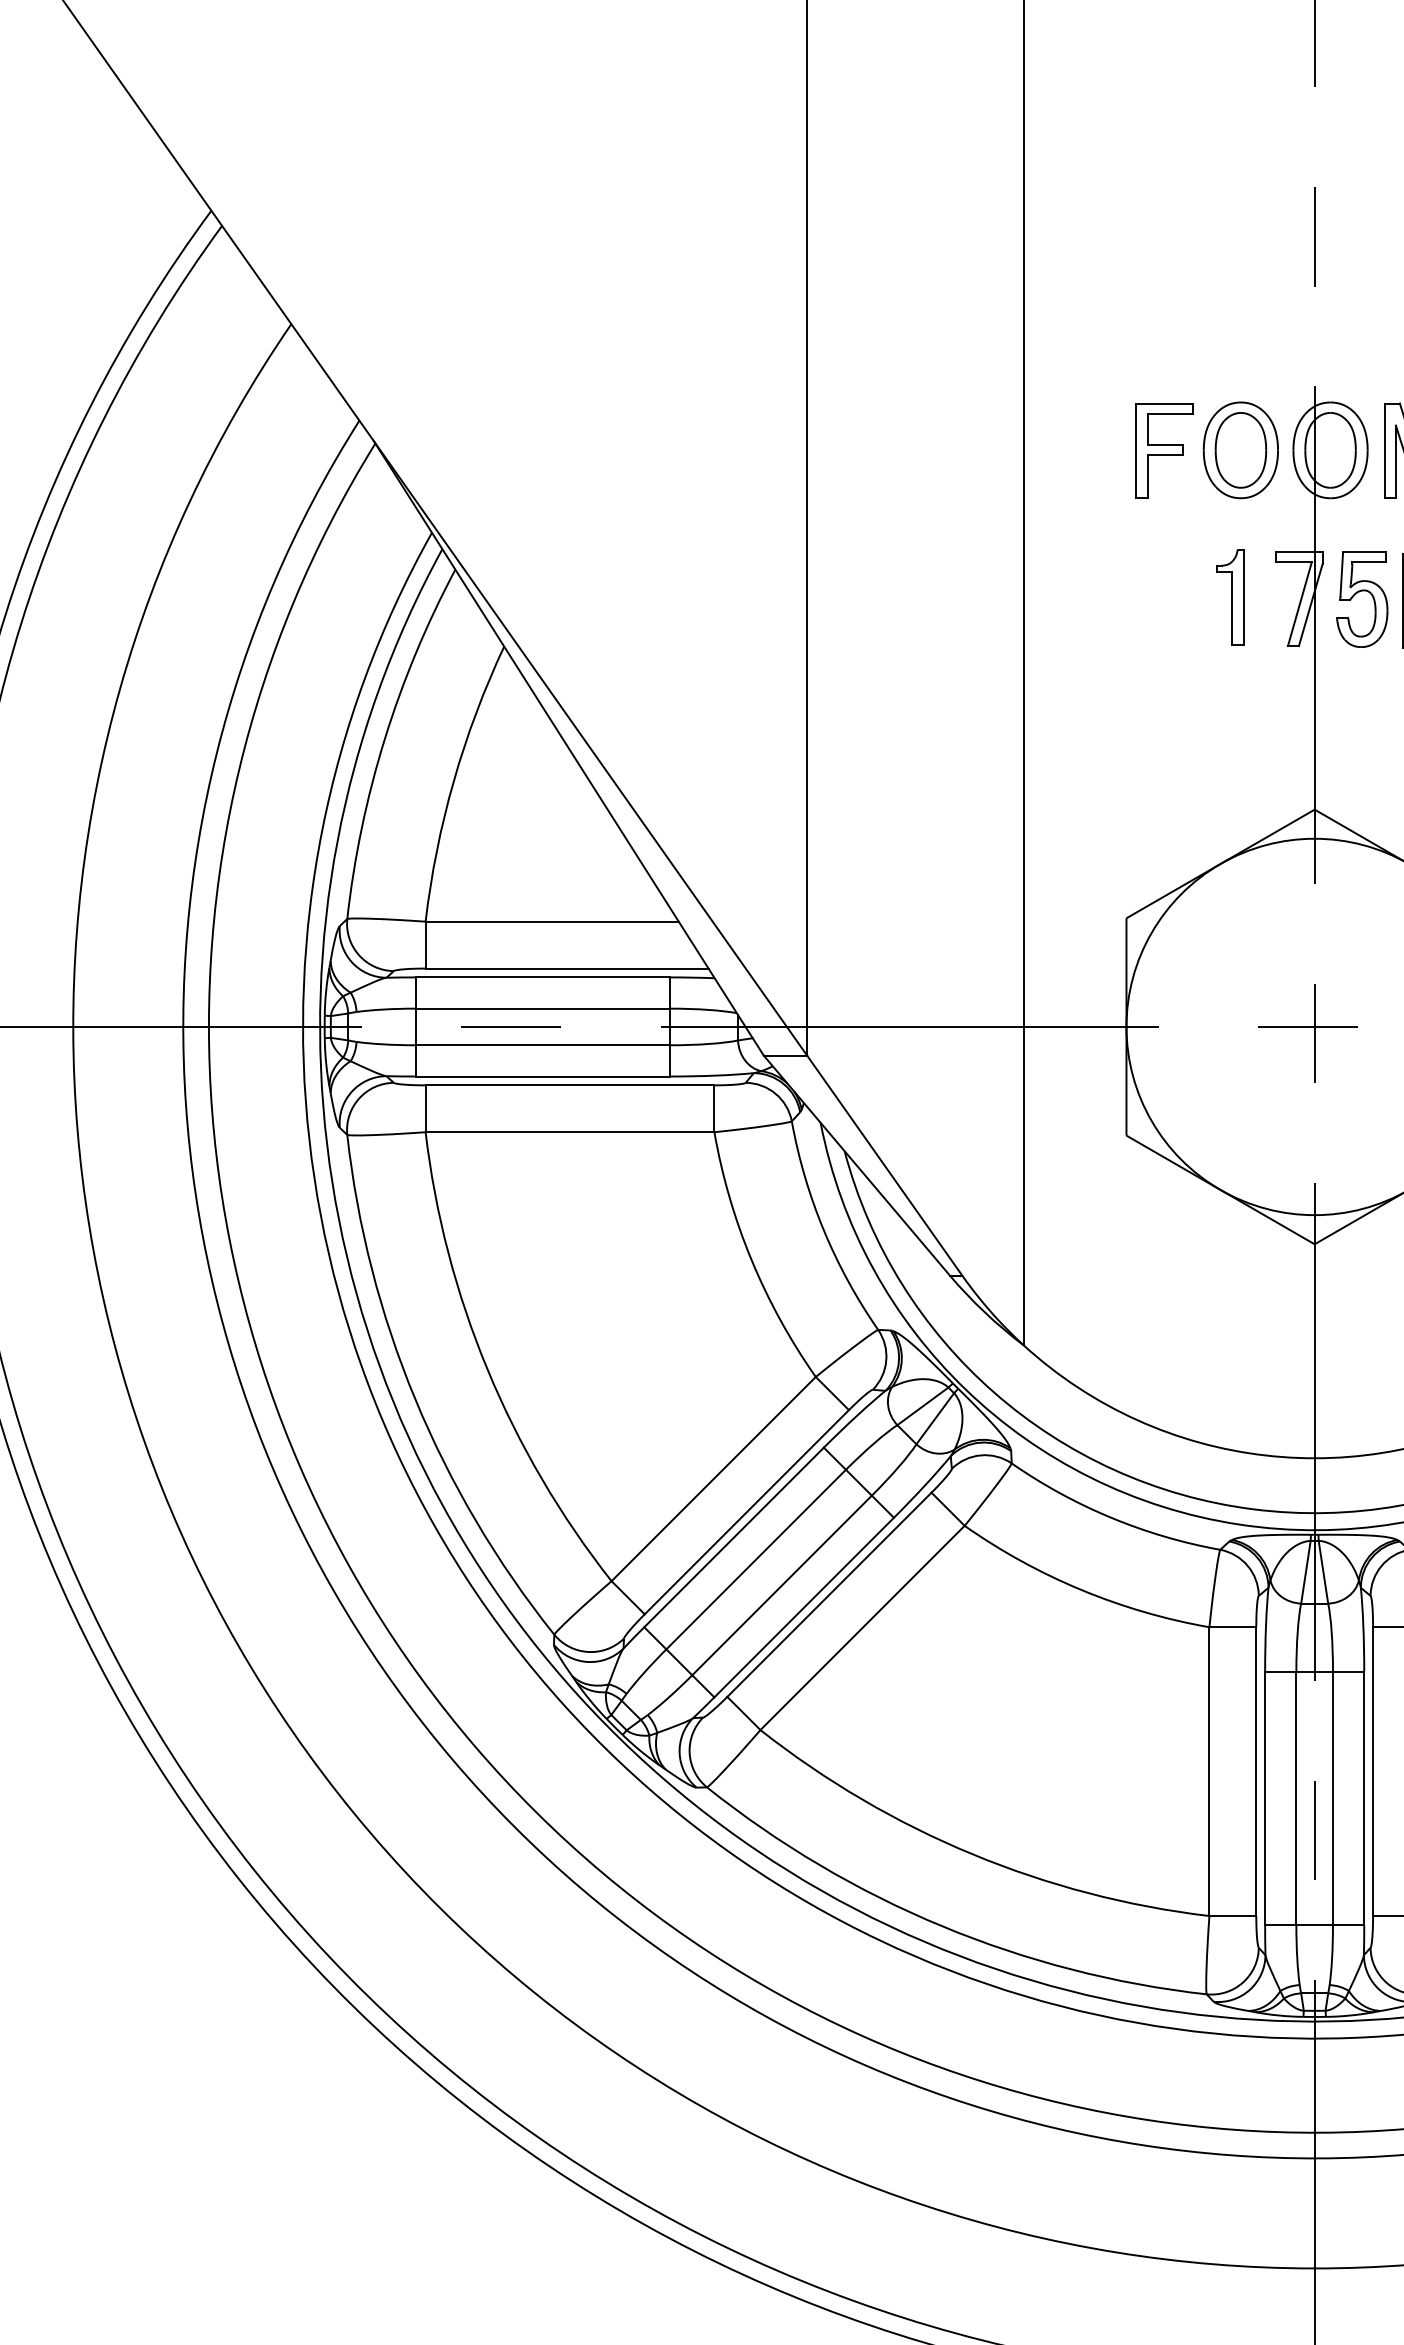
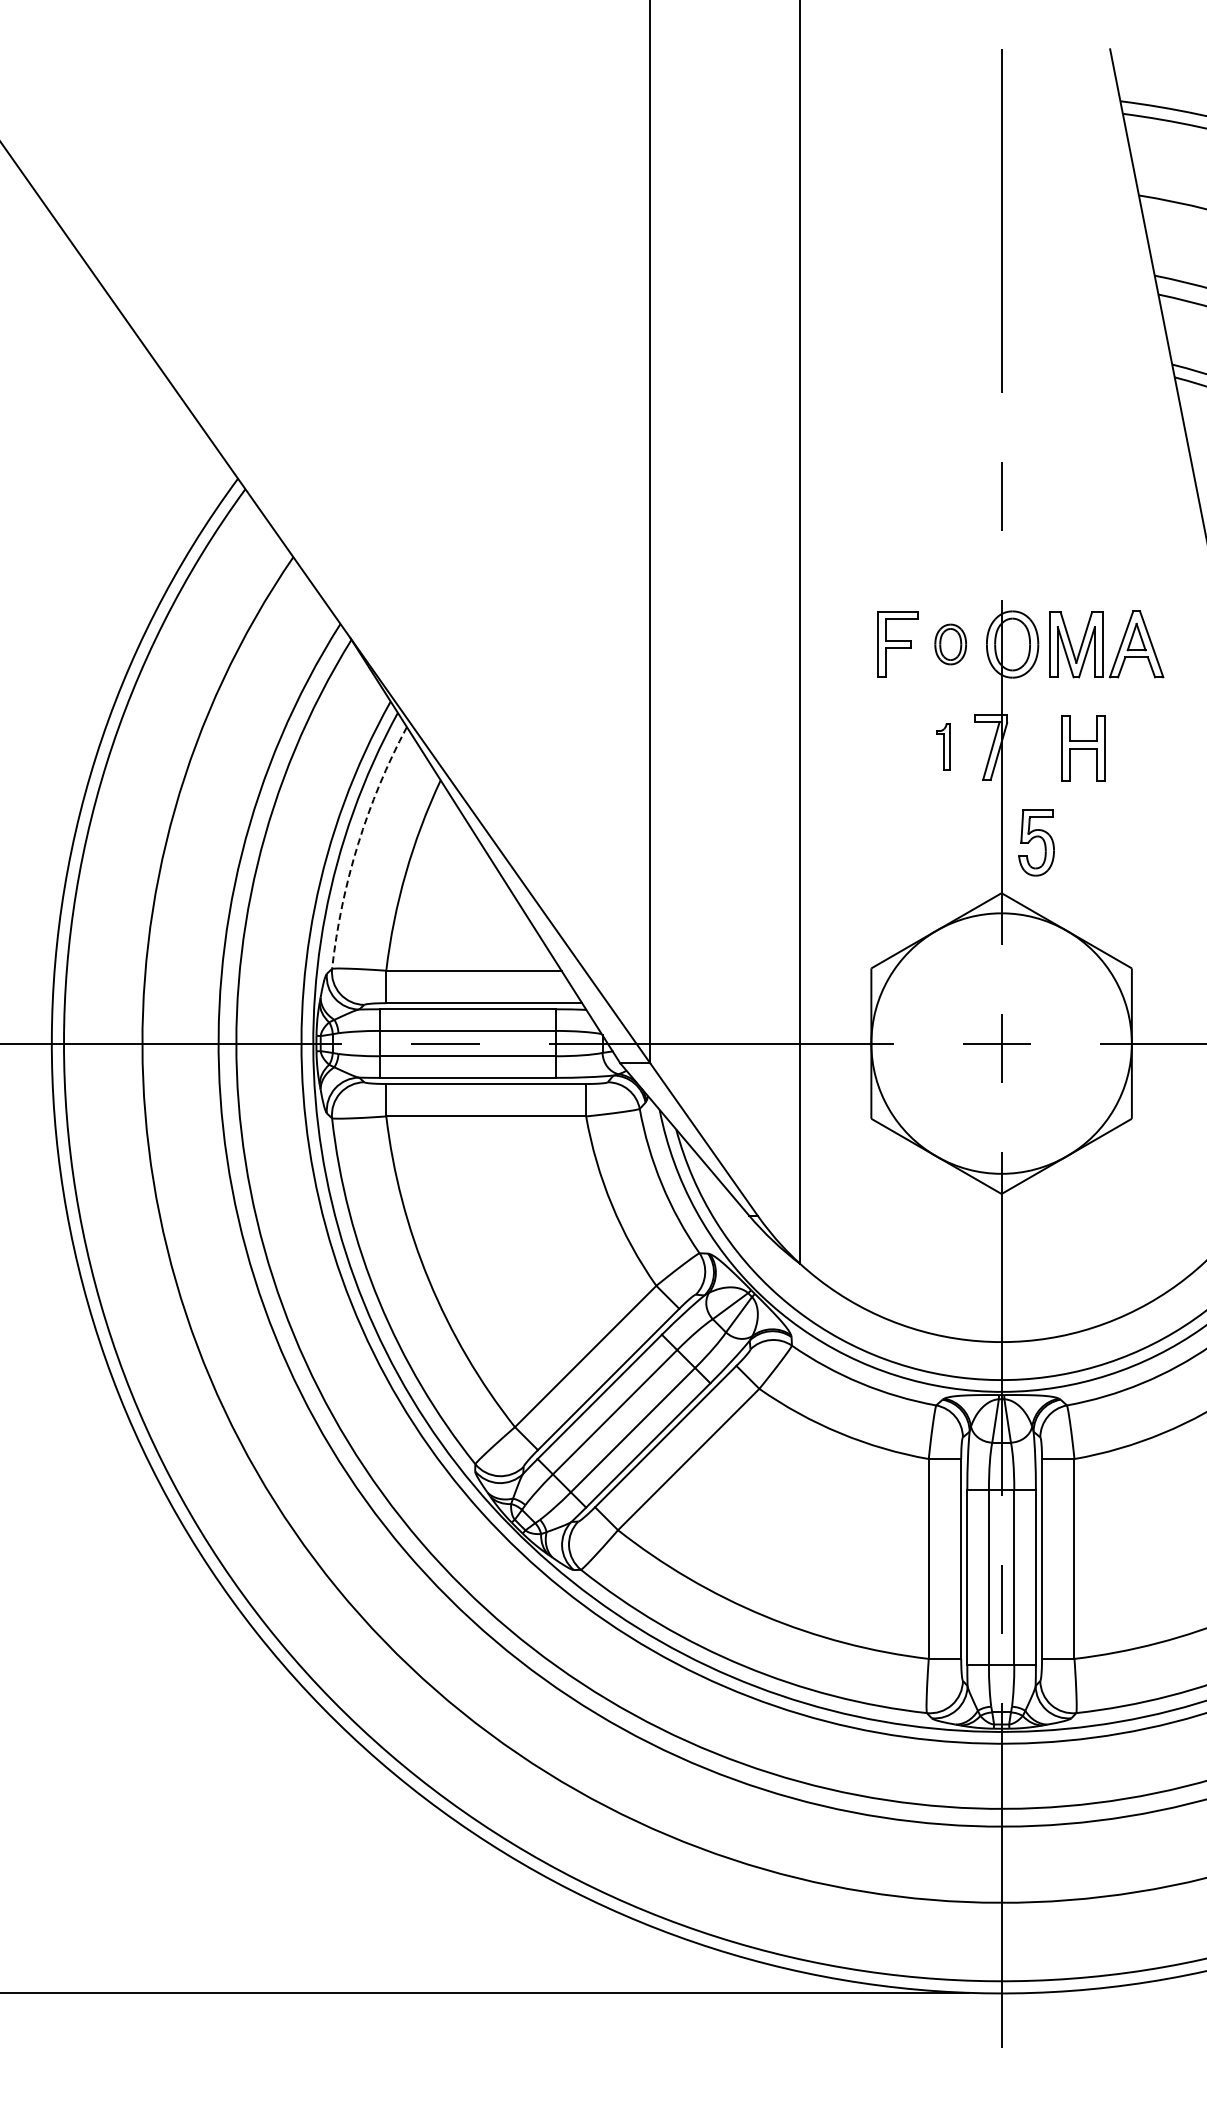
part: (1240, 450) -> (950, 644), size x0.6
part: (1229, 597) -> (942, 746), size x0.7
part: (1362, 599) -> (1036, 842), moved
arc: (385, 739) -> (358, 844), solid -> dashed

